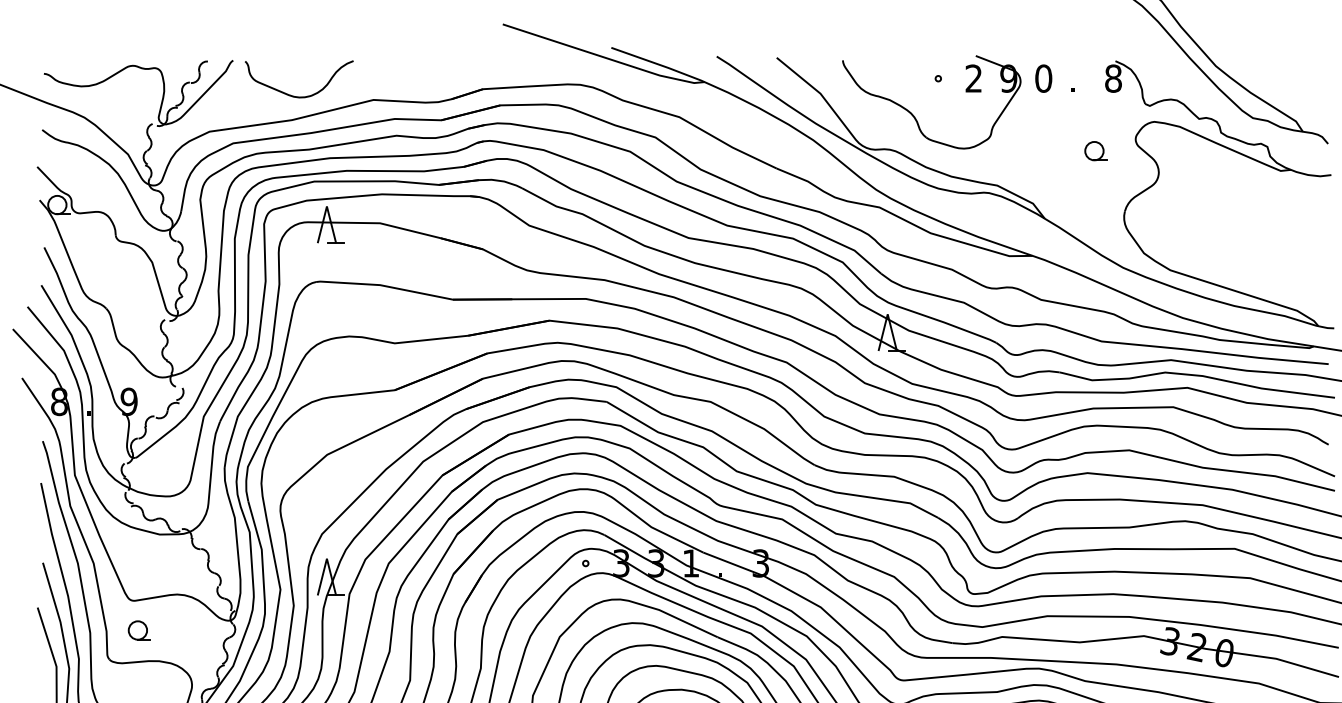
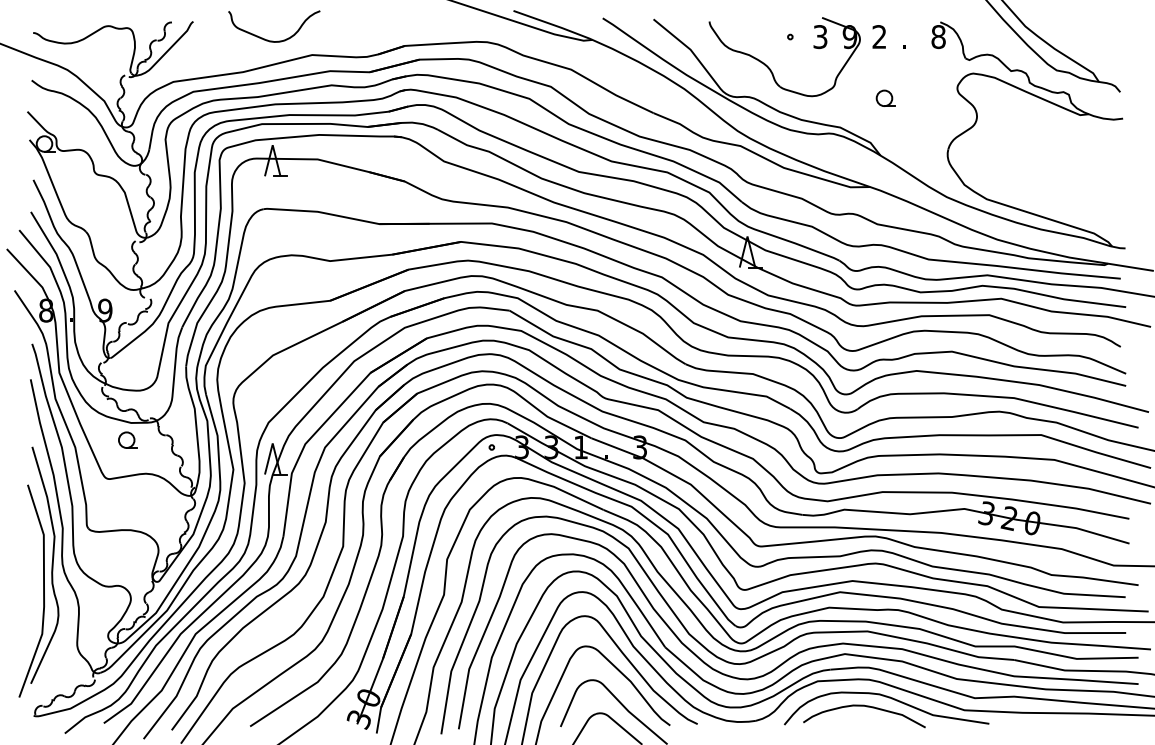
text: (973, 79) -> (820, 37), 2 -> 3
text: (1043, 79) -> (879, 37), 0 -> 2
curve: (297, 95) -> (272, 40), moved
part: (1095, 150) -> (885, 97), moved
part: (138, 629) -> (127, 439), moved

